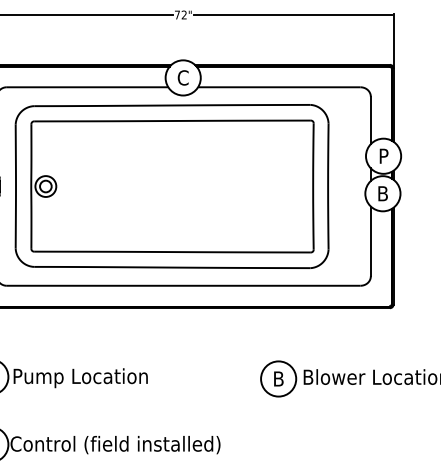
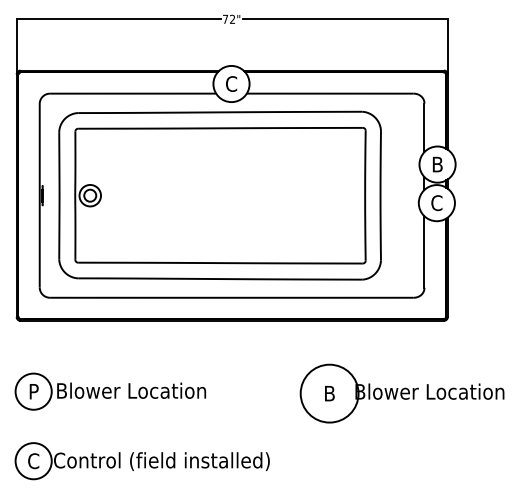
text: (383, 156) -> (437, 164), P -> B
text: (382, 194) -> (436, 203), B -> C
text: (86, 377) -> (132, 392), Pump Location -> Blower Location
circle: (278, 378) -> (329, 393), size x1.6

